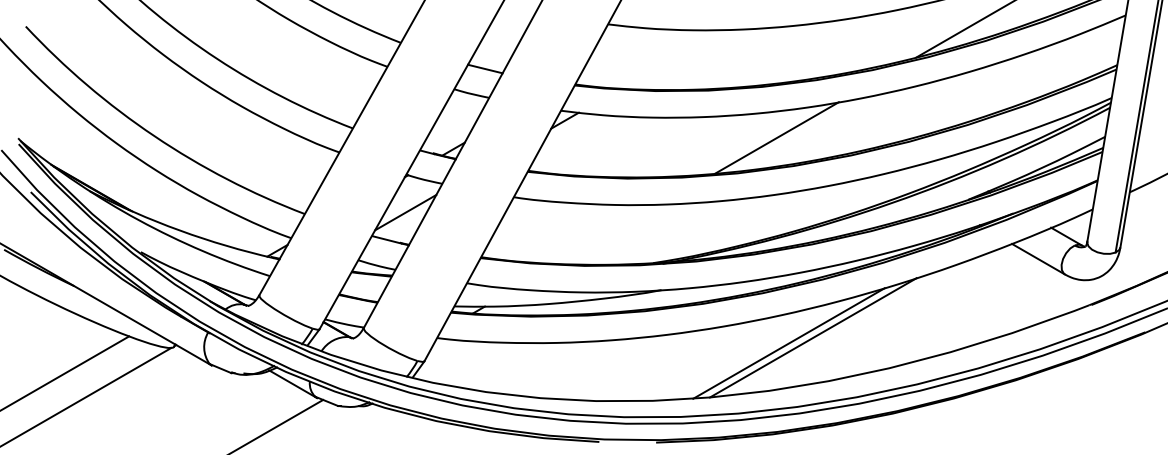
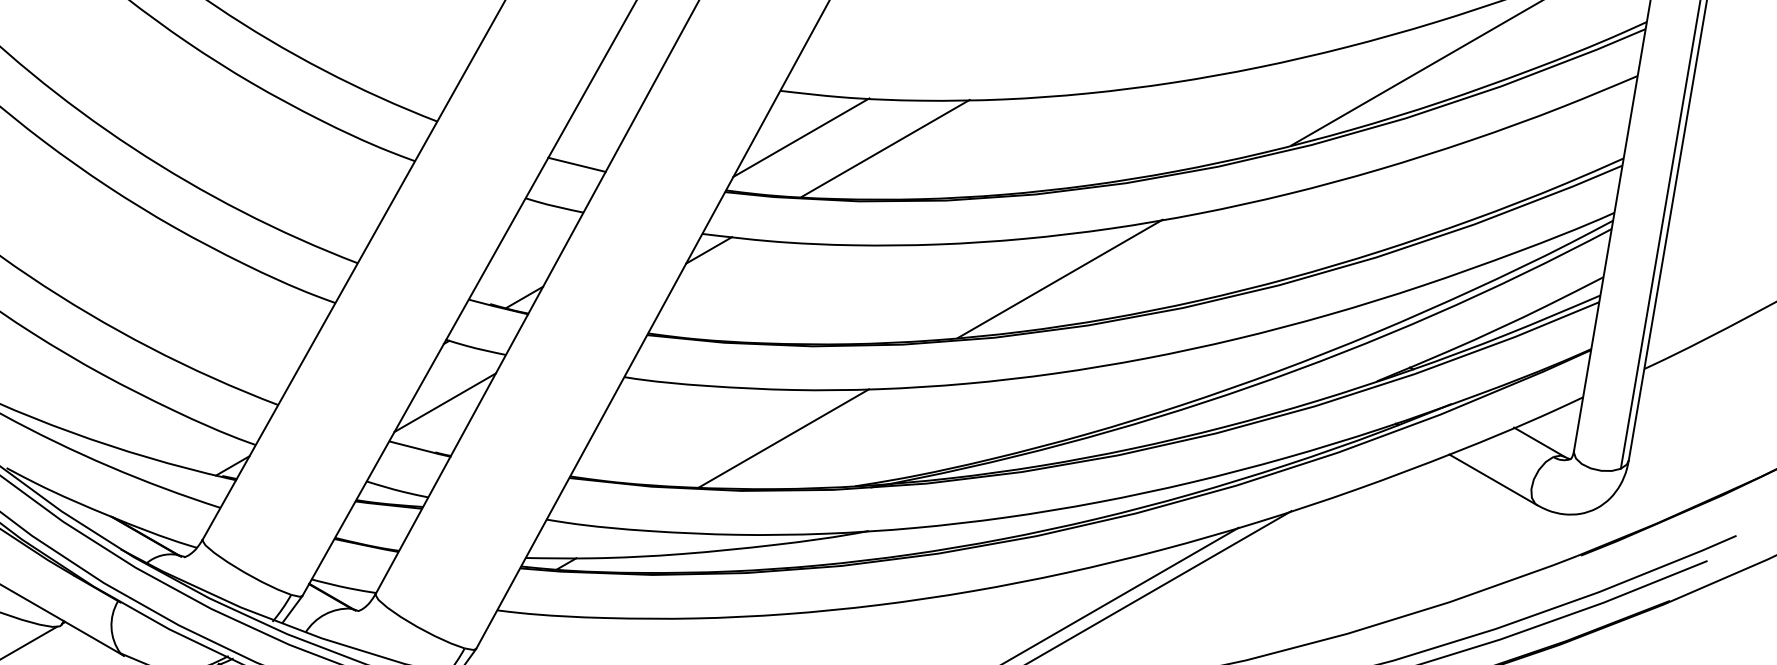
line: (620, 52) -> (800, 137), added
line: (671, 58) -> (885, 147), added
line: (609, 233) -> (782, 437), added

